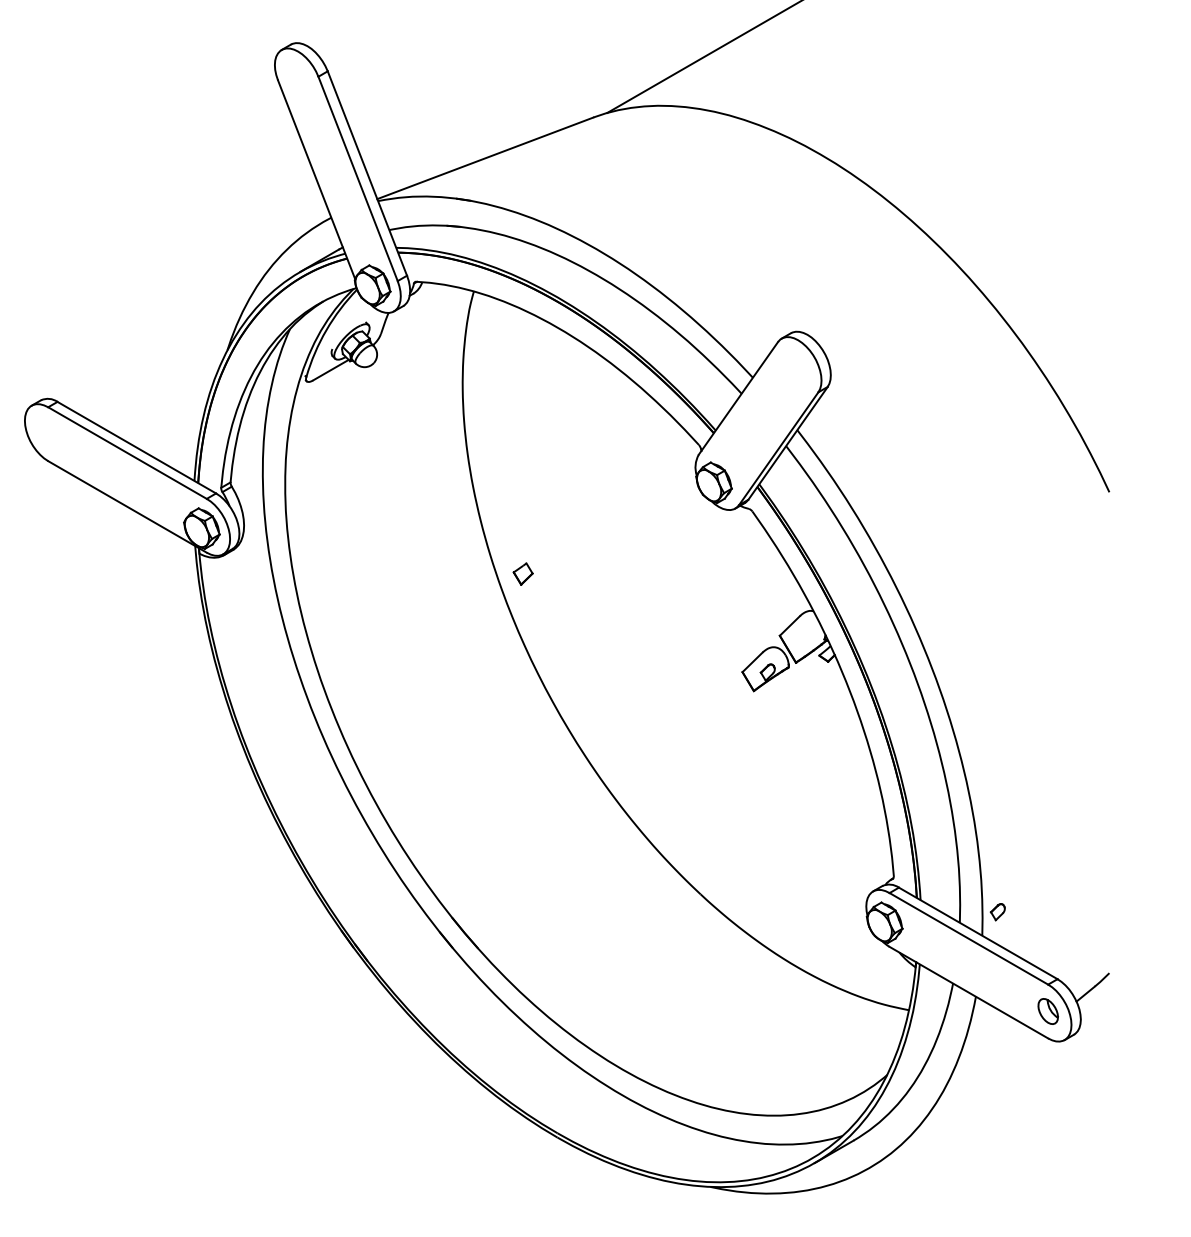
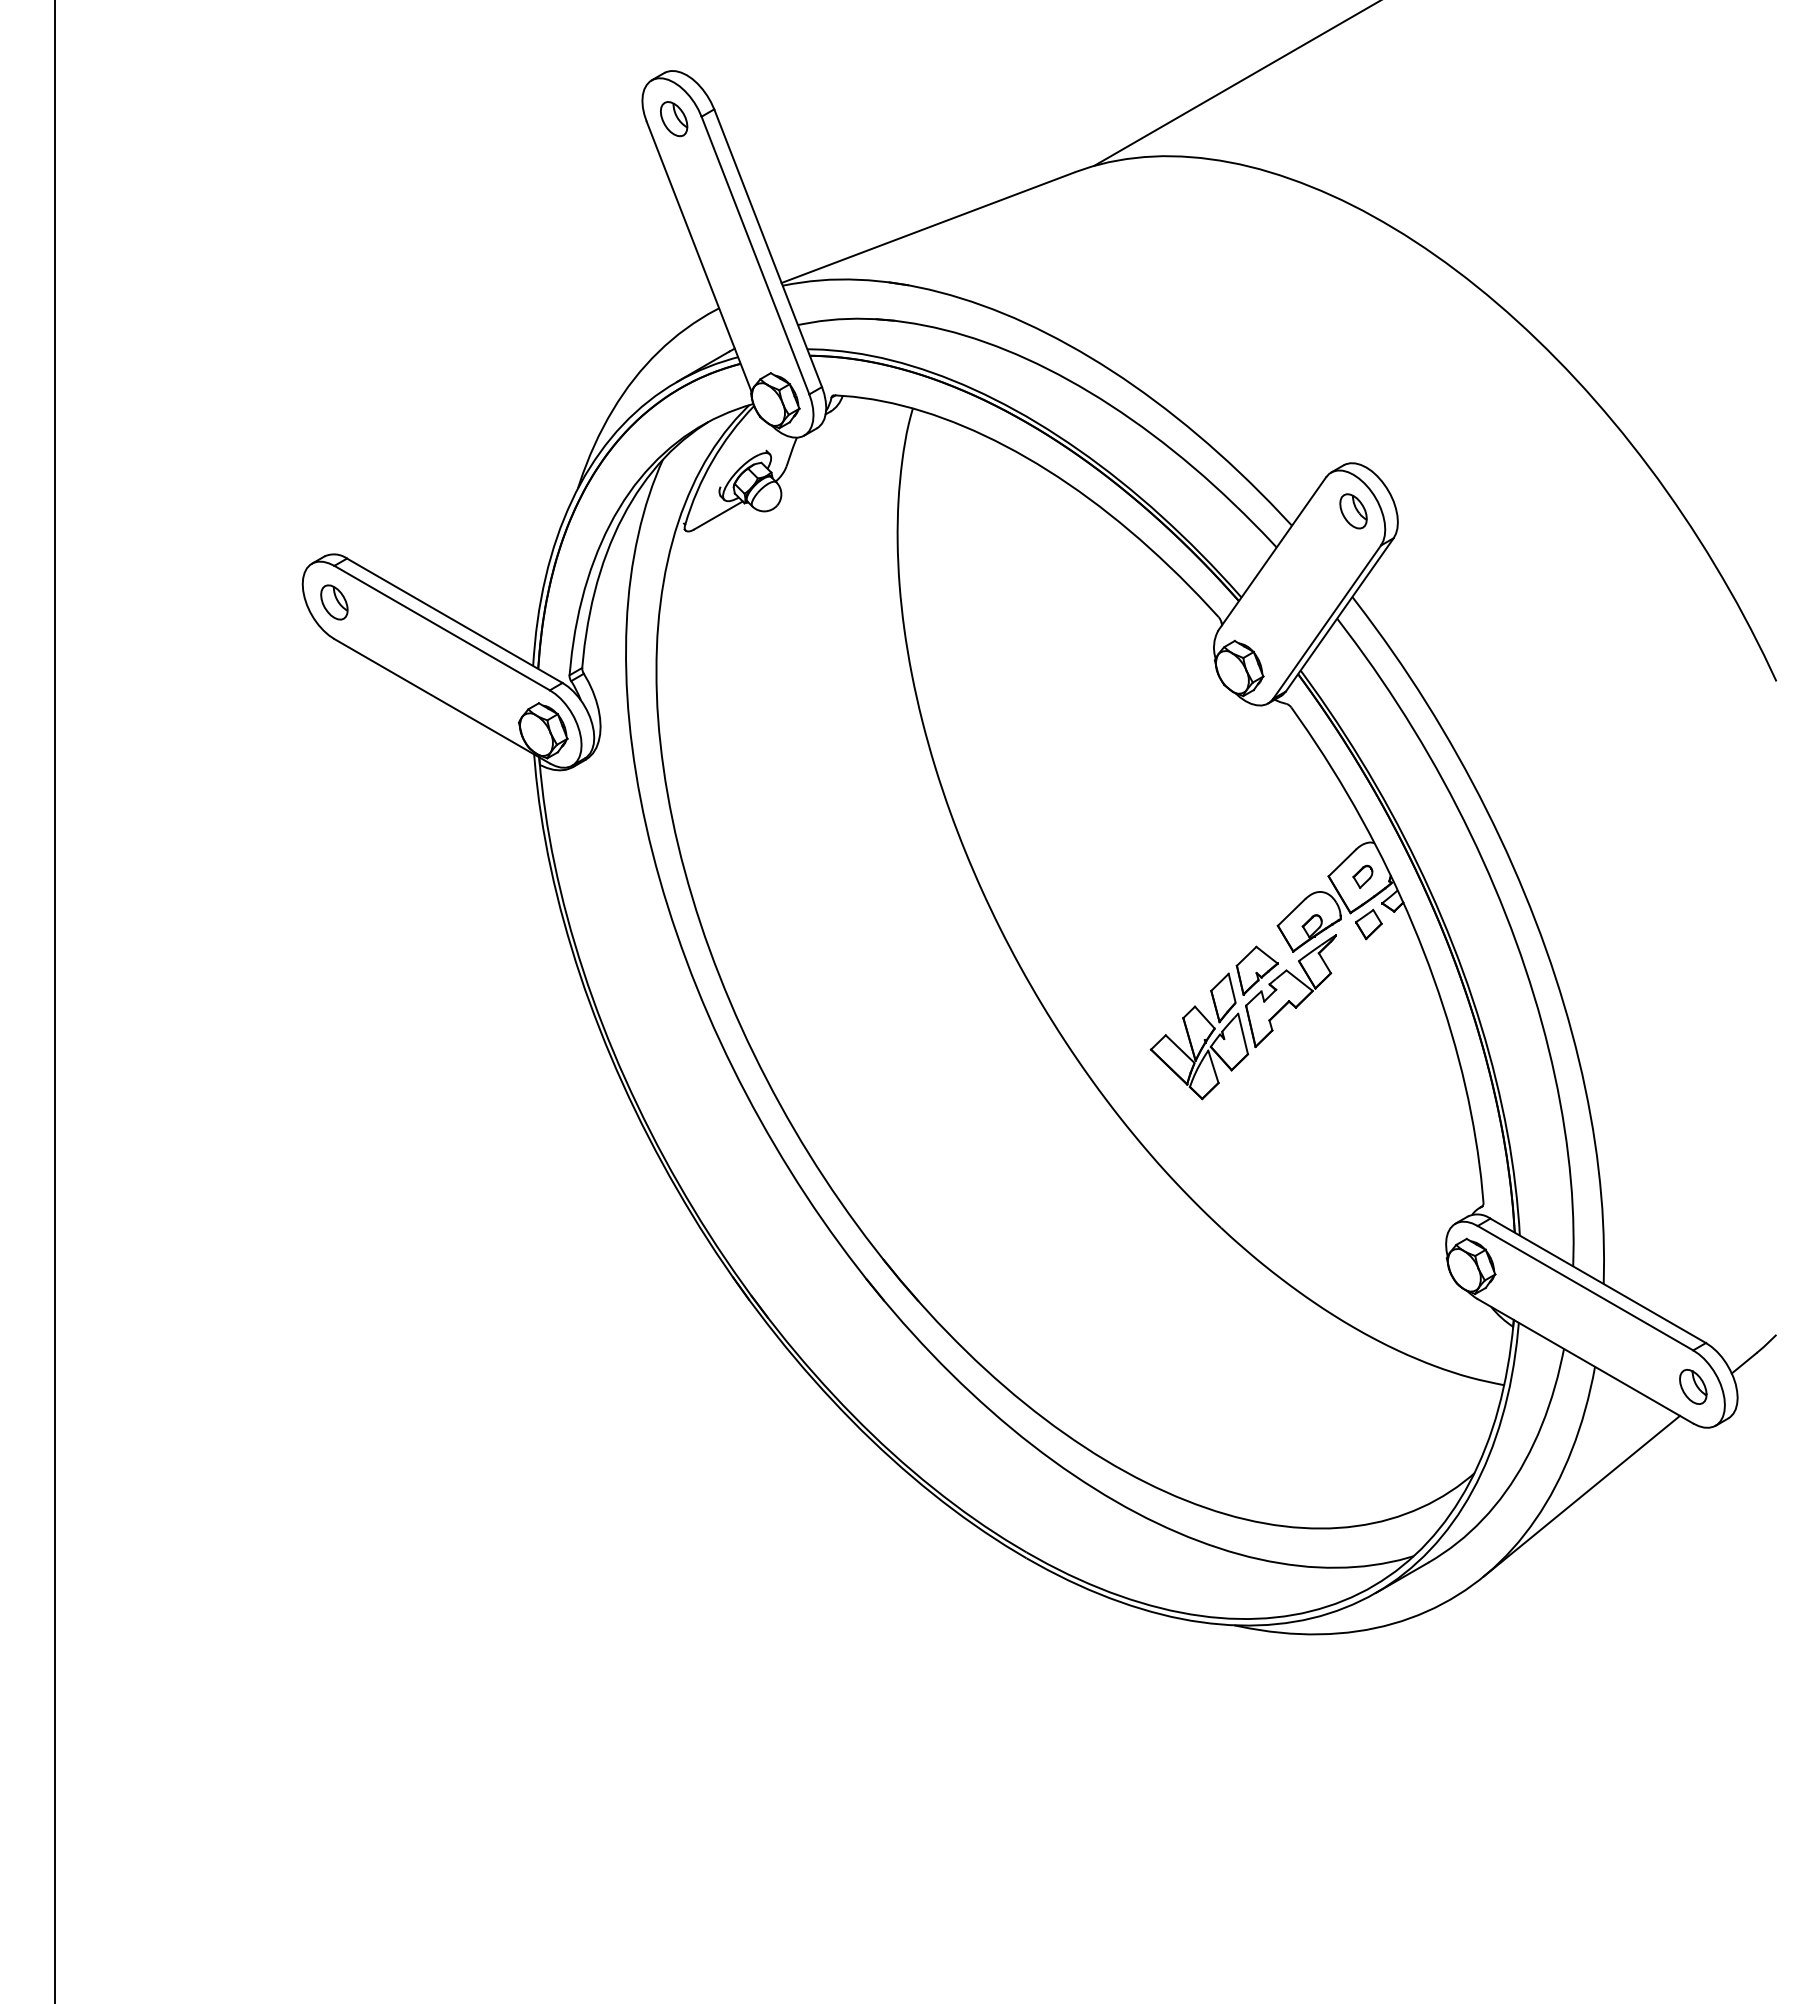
part: (298, 78) -> (674, 119), added
part: (798, 367) -> (1353, 511), added
part: (48, 434) -> (334, 602), added
part: (522, 574) -> (1368, 924), moved
part: (716, 739) -> (1242, 1017), added
part: (997, 911) -> (1362, 876), moved
line: (965, 1091) -> (1581, 1495), added

